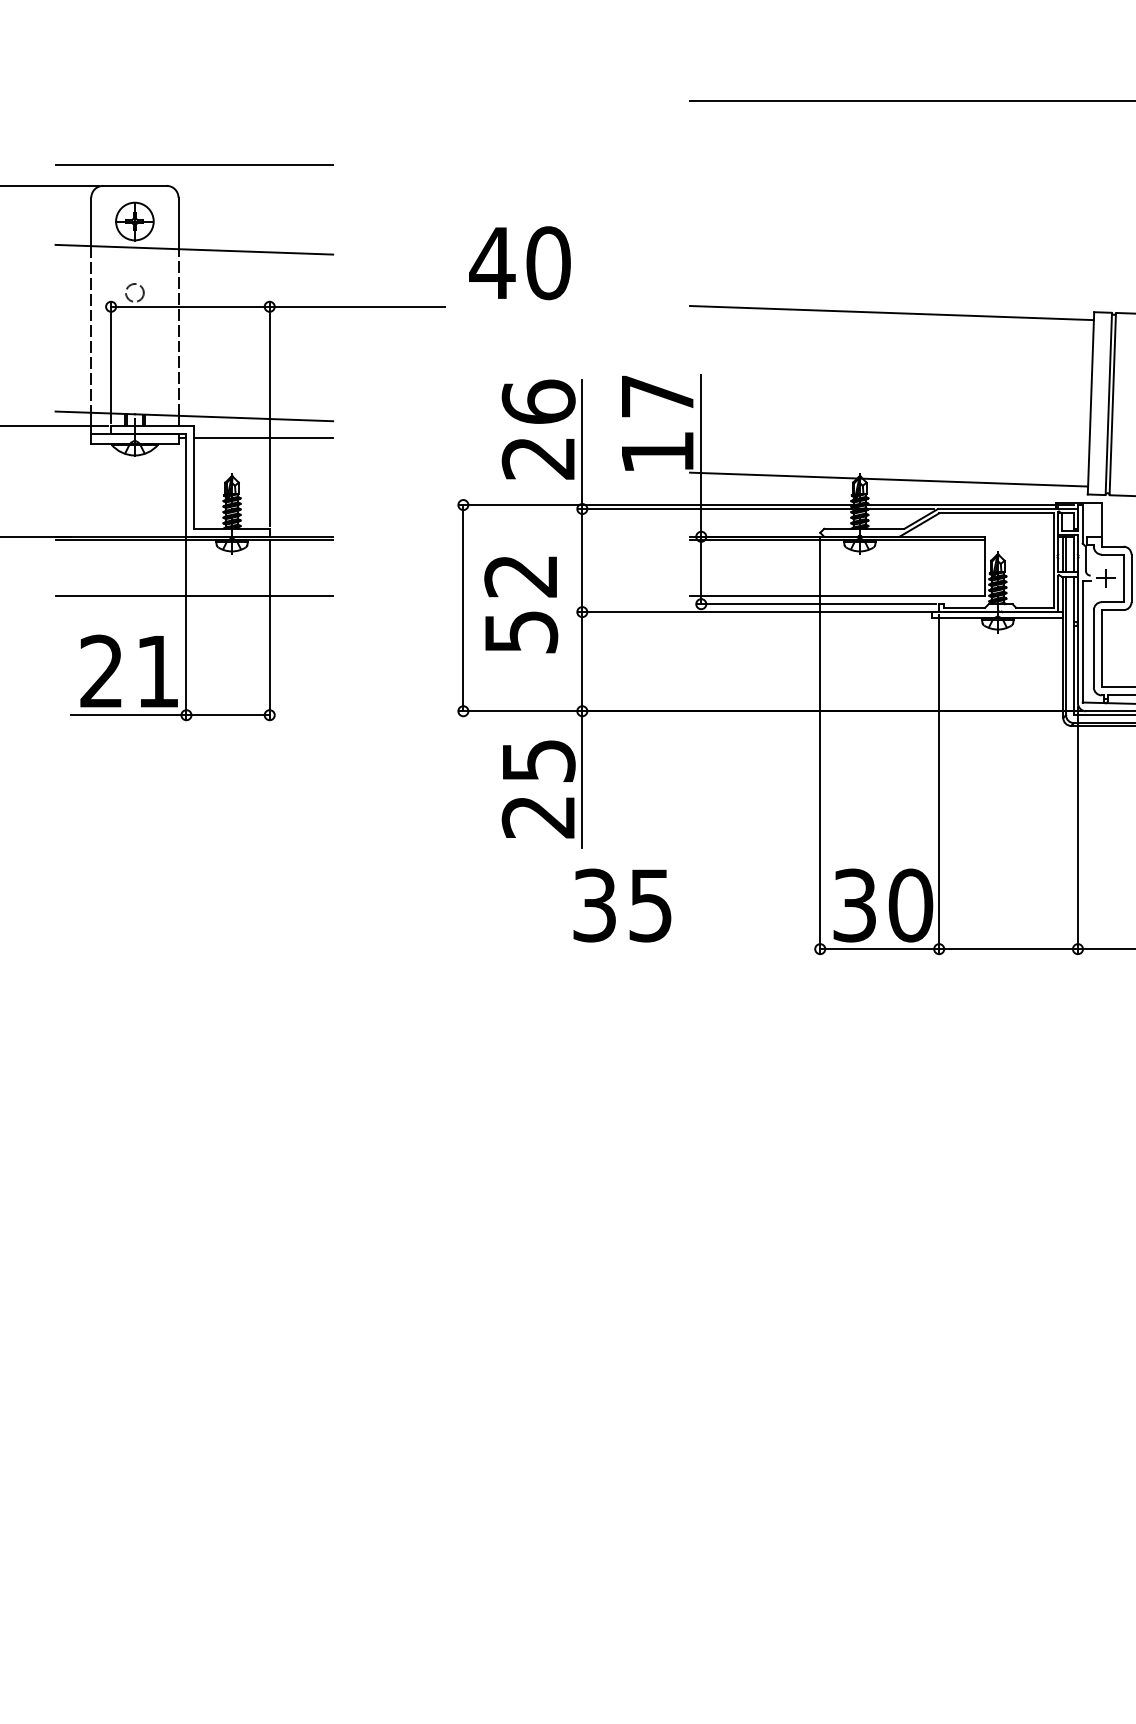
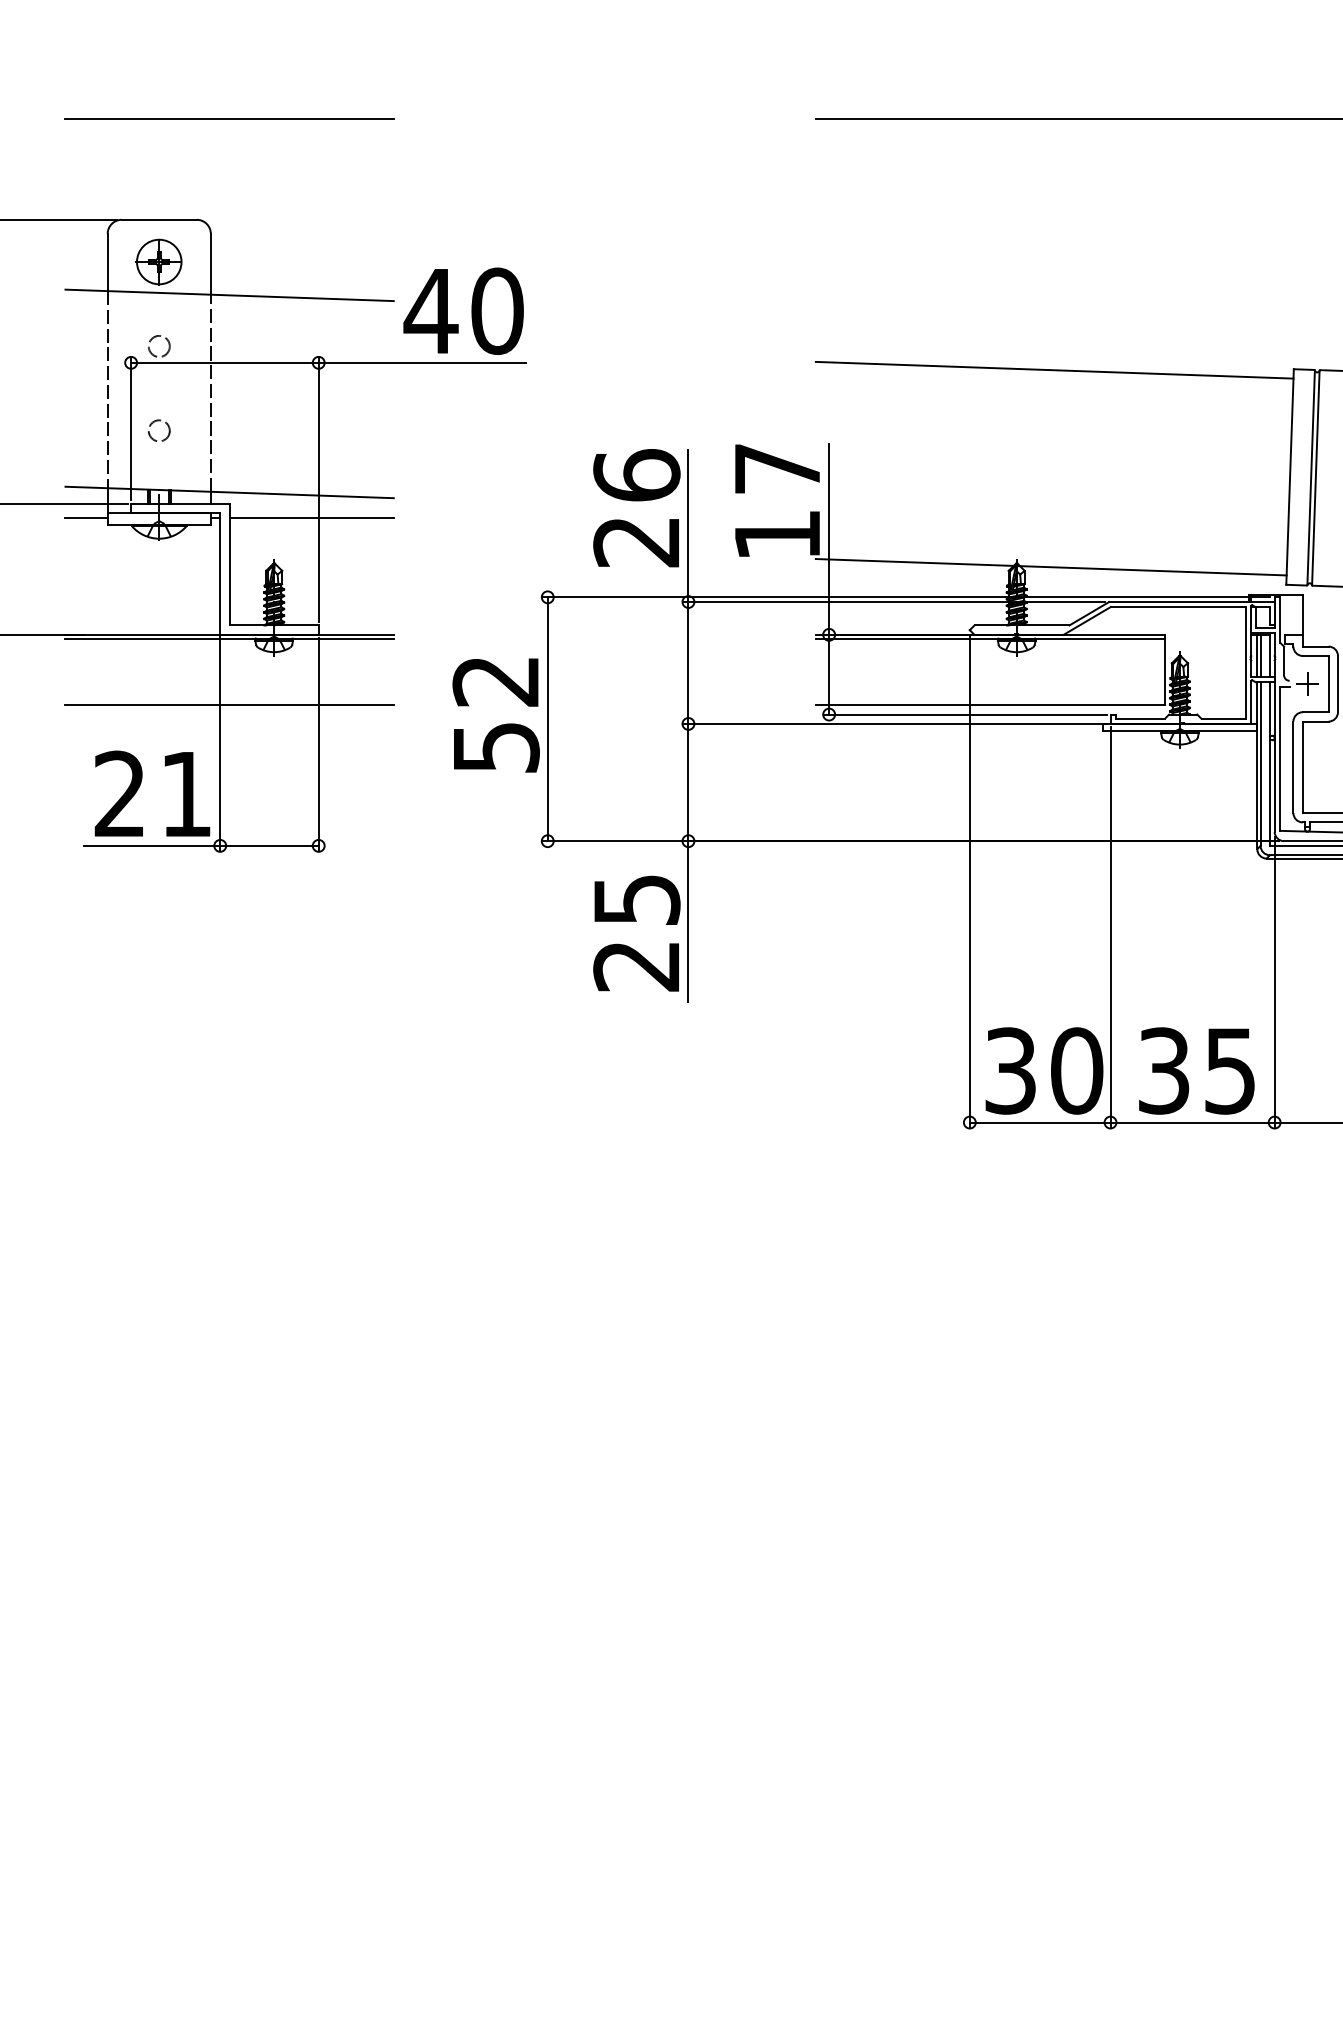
line: (194, 164) -> (229, 118), moved
text: (519, 262) -> (463, 310), moved
circle: (134, 364) -> (158, 430), added
line: (73, 437) -> (86, 517), added
text: (520, 604) -> (495, 715), moved
text: (622, 905) -> (1196, 1070), moved

